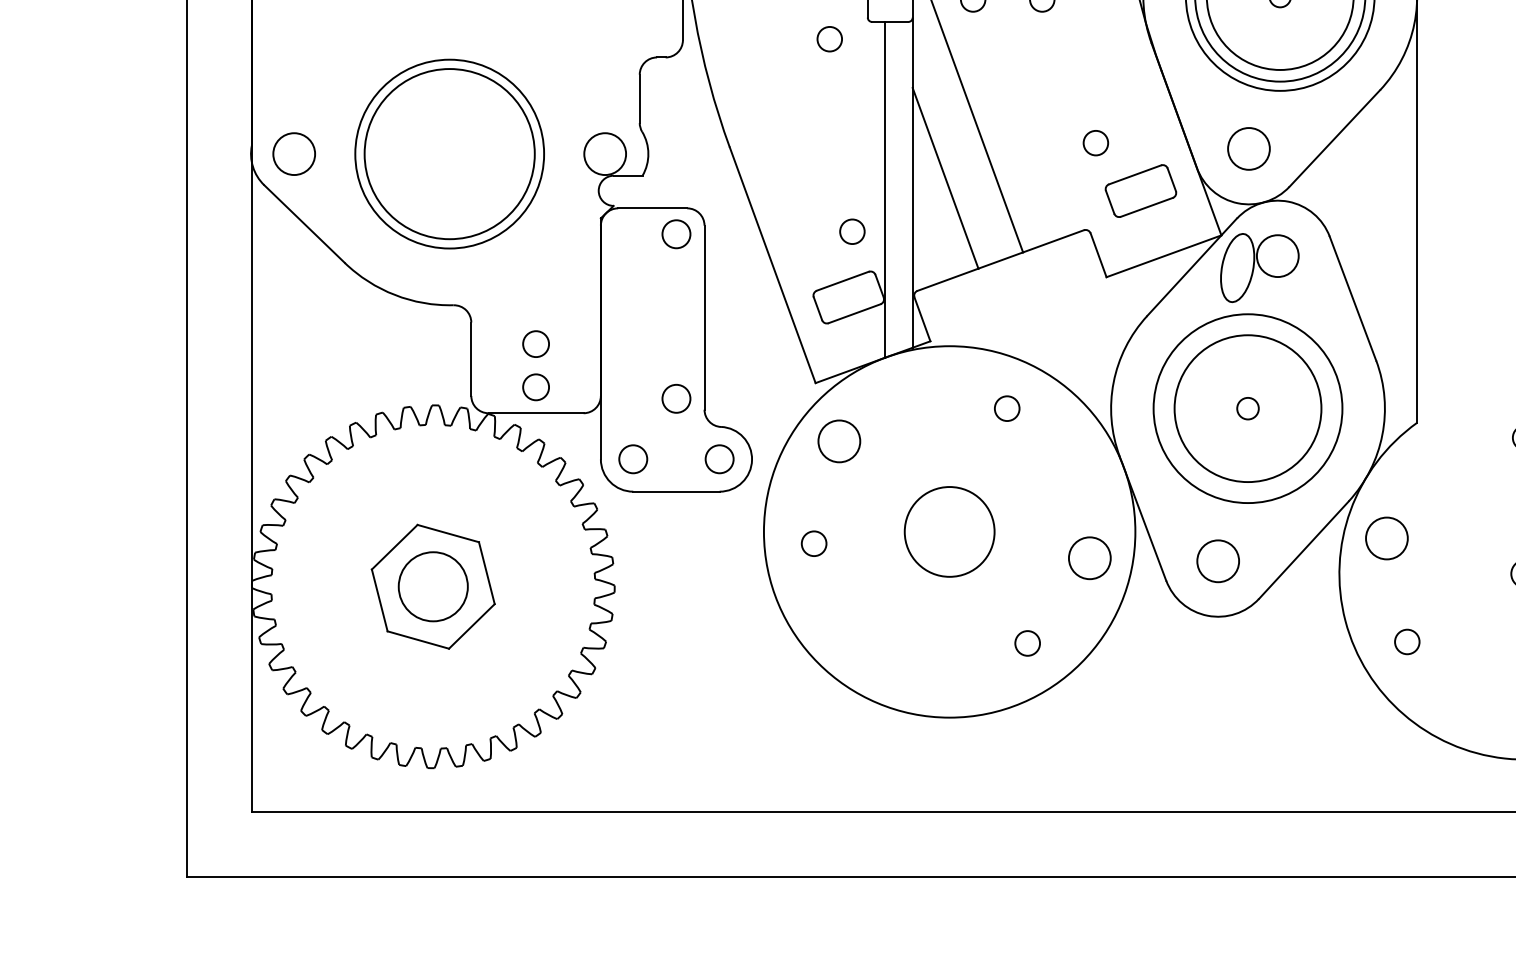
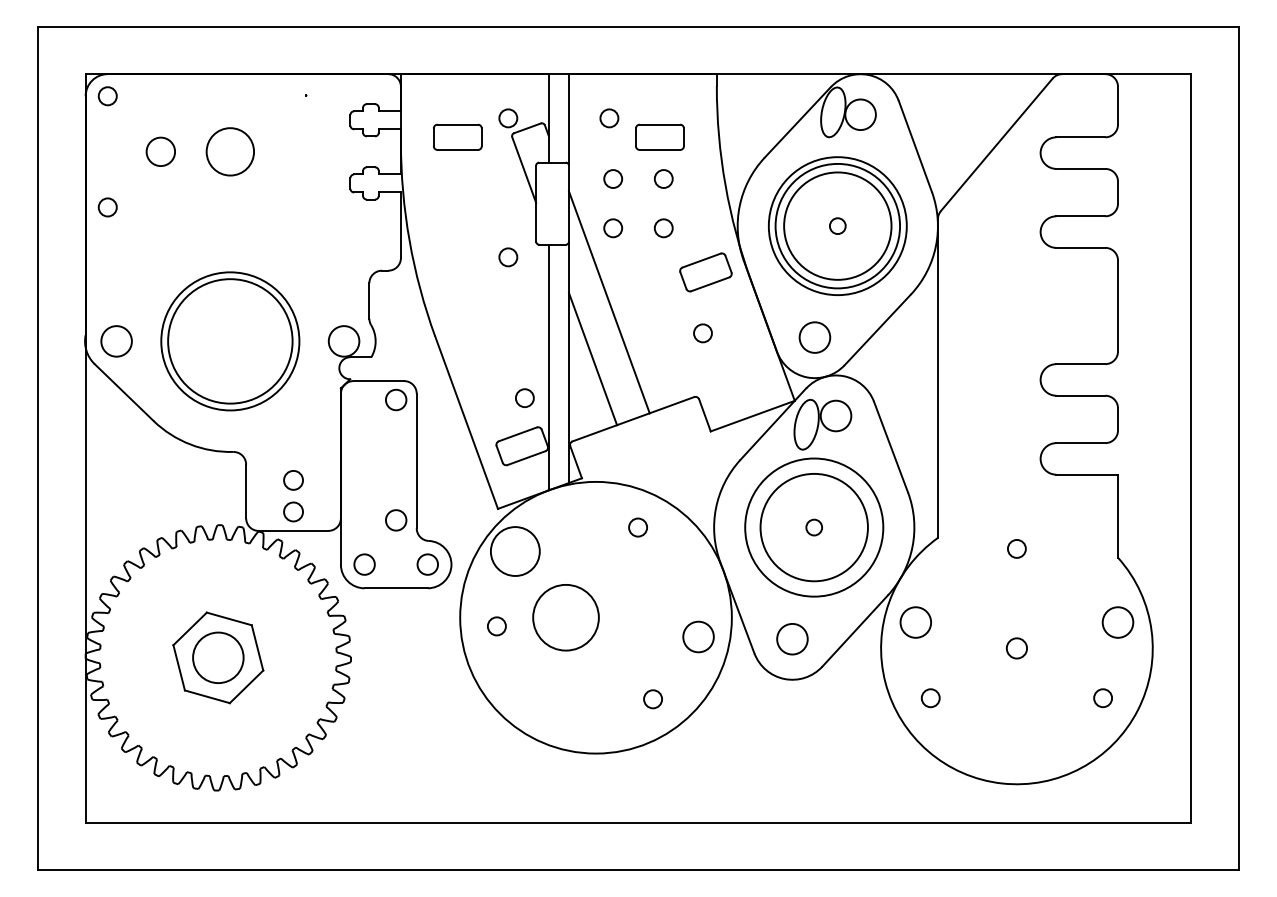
part: (1140, 191) -> (705, 272), moved
circle: (839, 441) -> (515, 551), size x1.6
circle: (948, 531) -> (565, 617), moved

